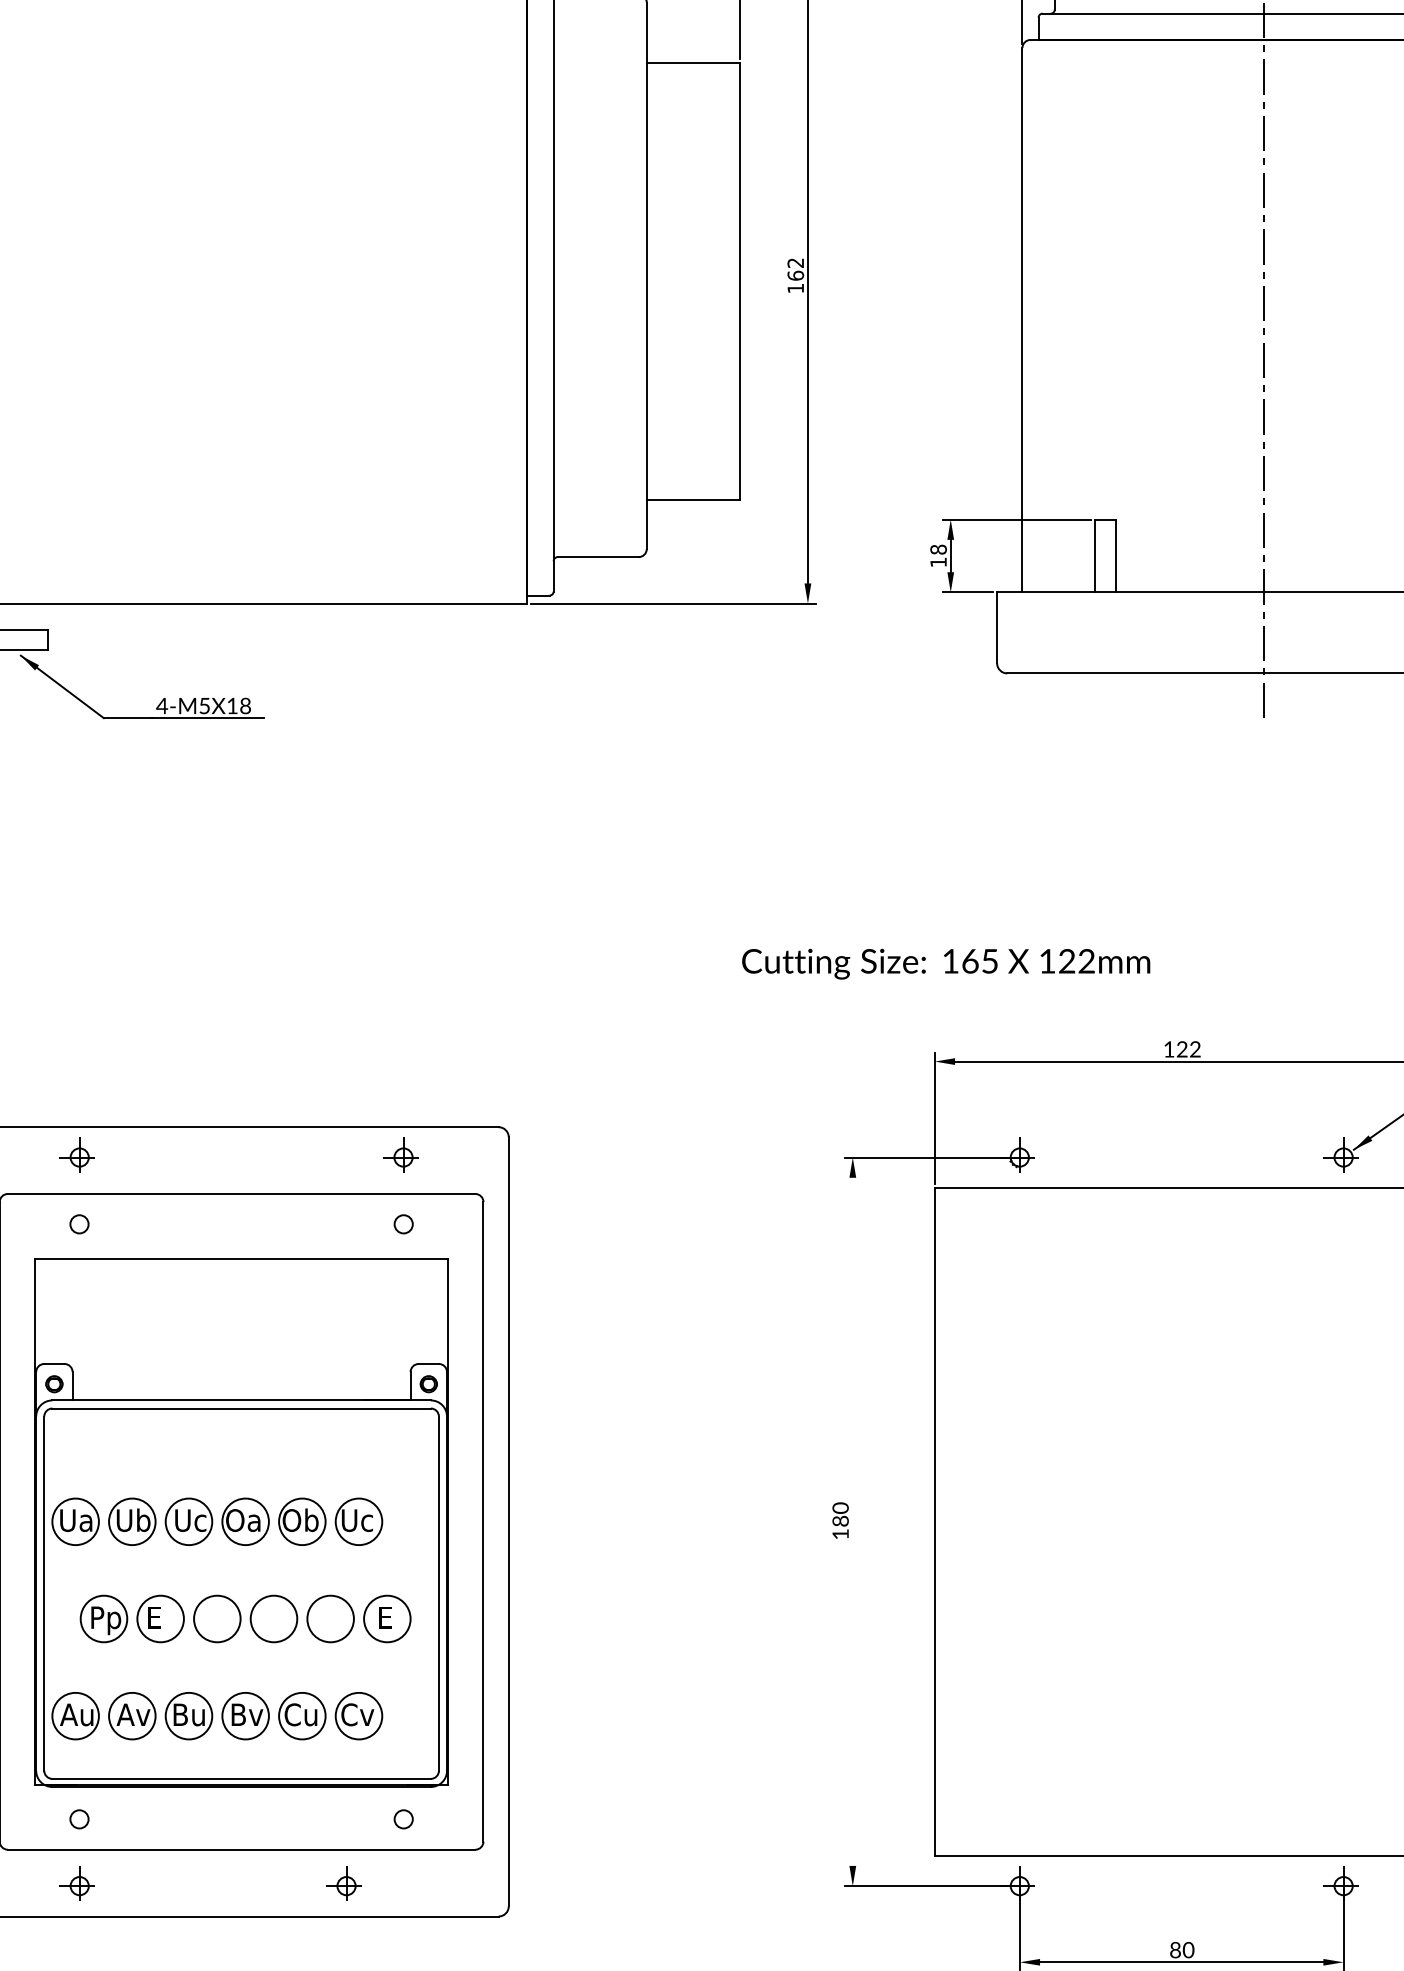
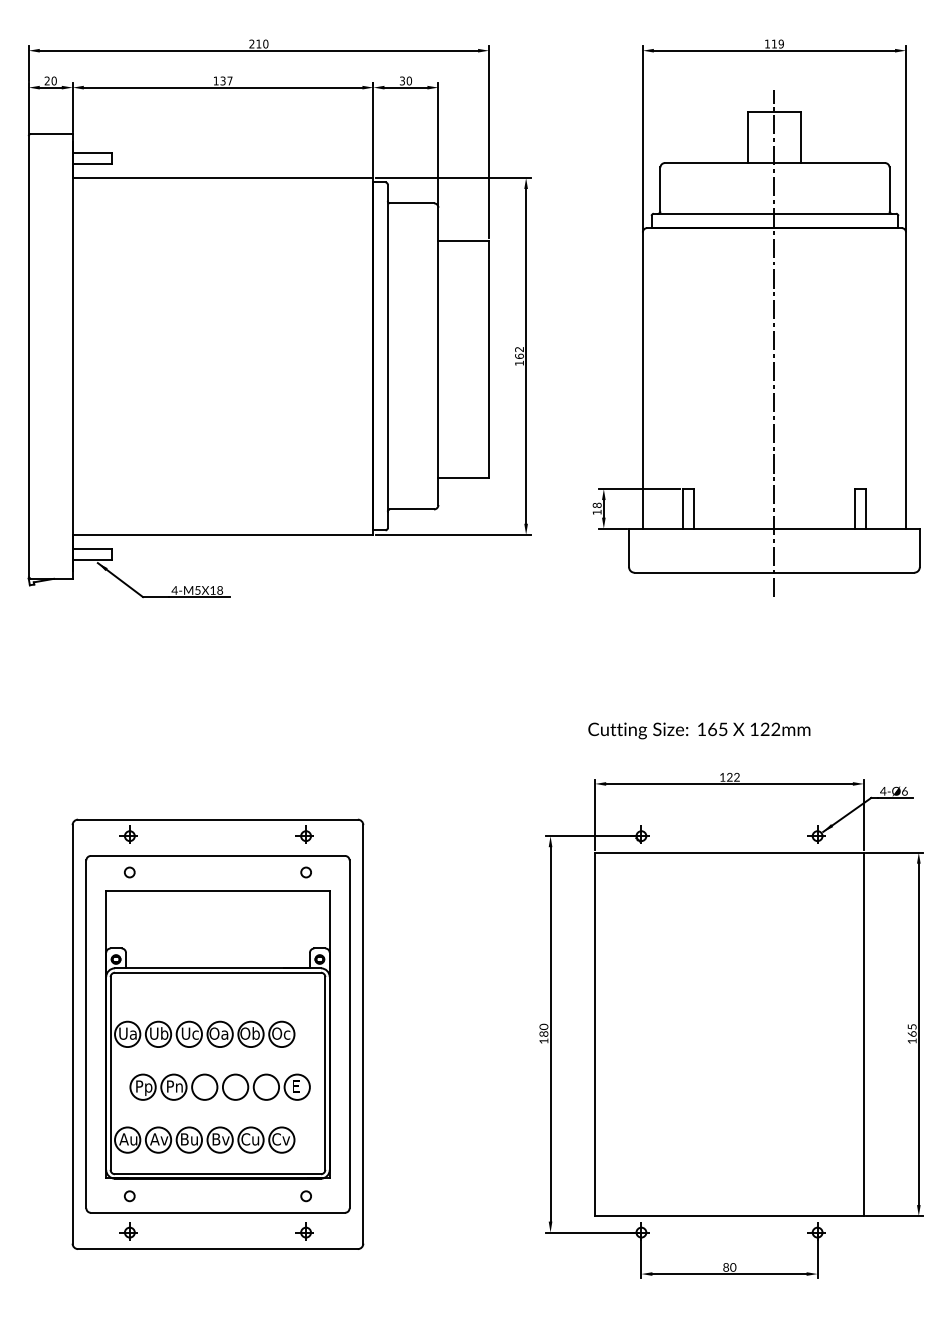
text: (946, 963) -> (699, 730), moved
text: (358, 1520) -> (281, 1033), Uc -> Oc
line: (852, 1522) -> (550, 1034), added
text: (161, 1617) -> (174, 1086), E -> Pn
part: (343, 1884) -> (304, 1231), moved

